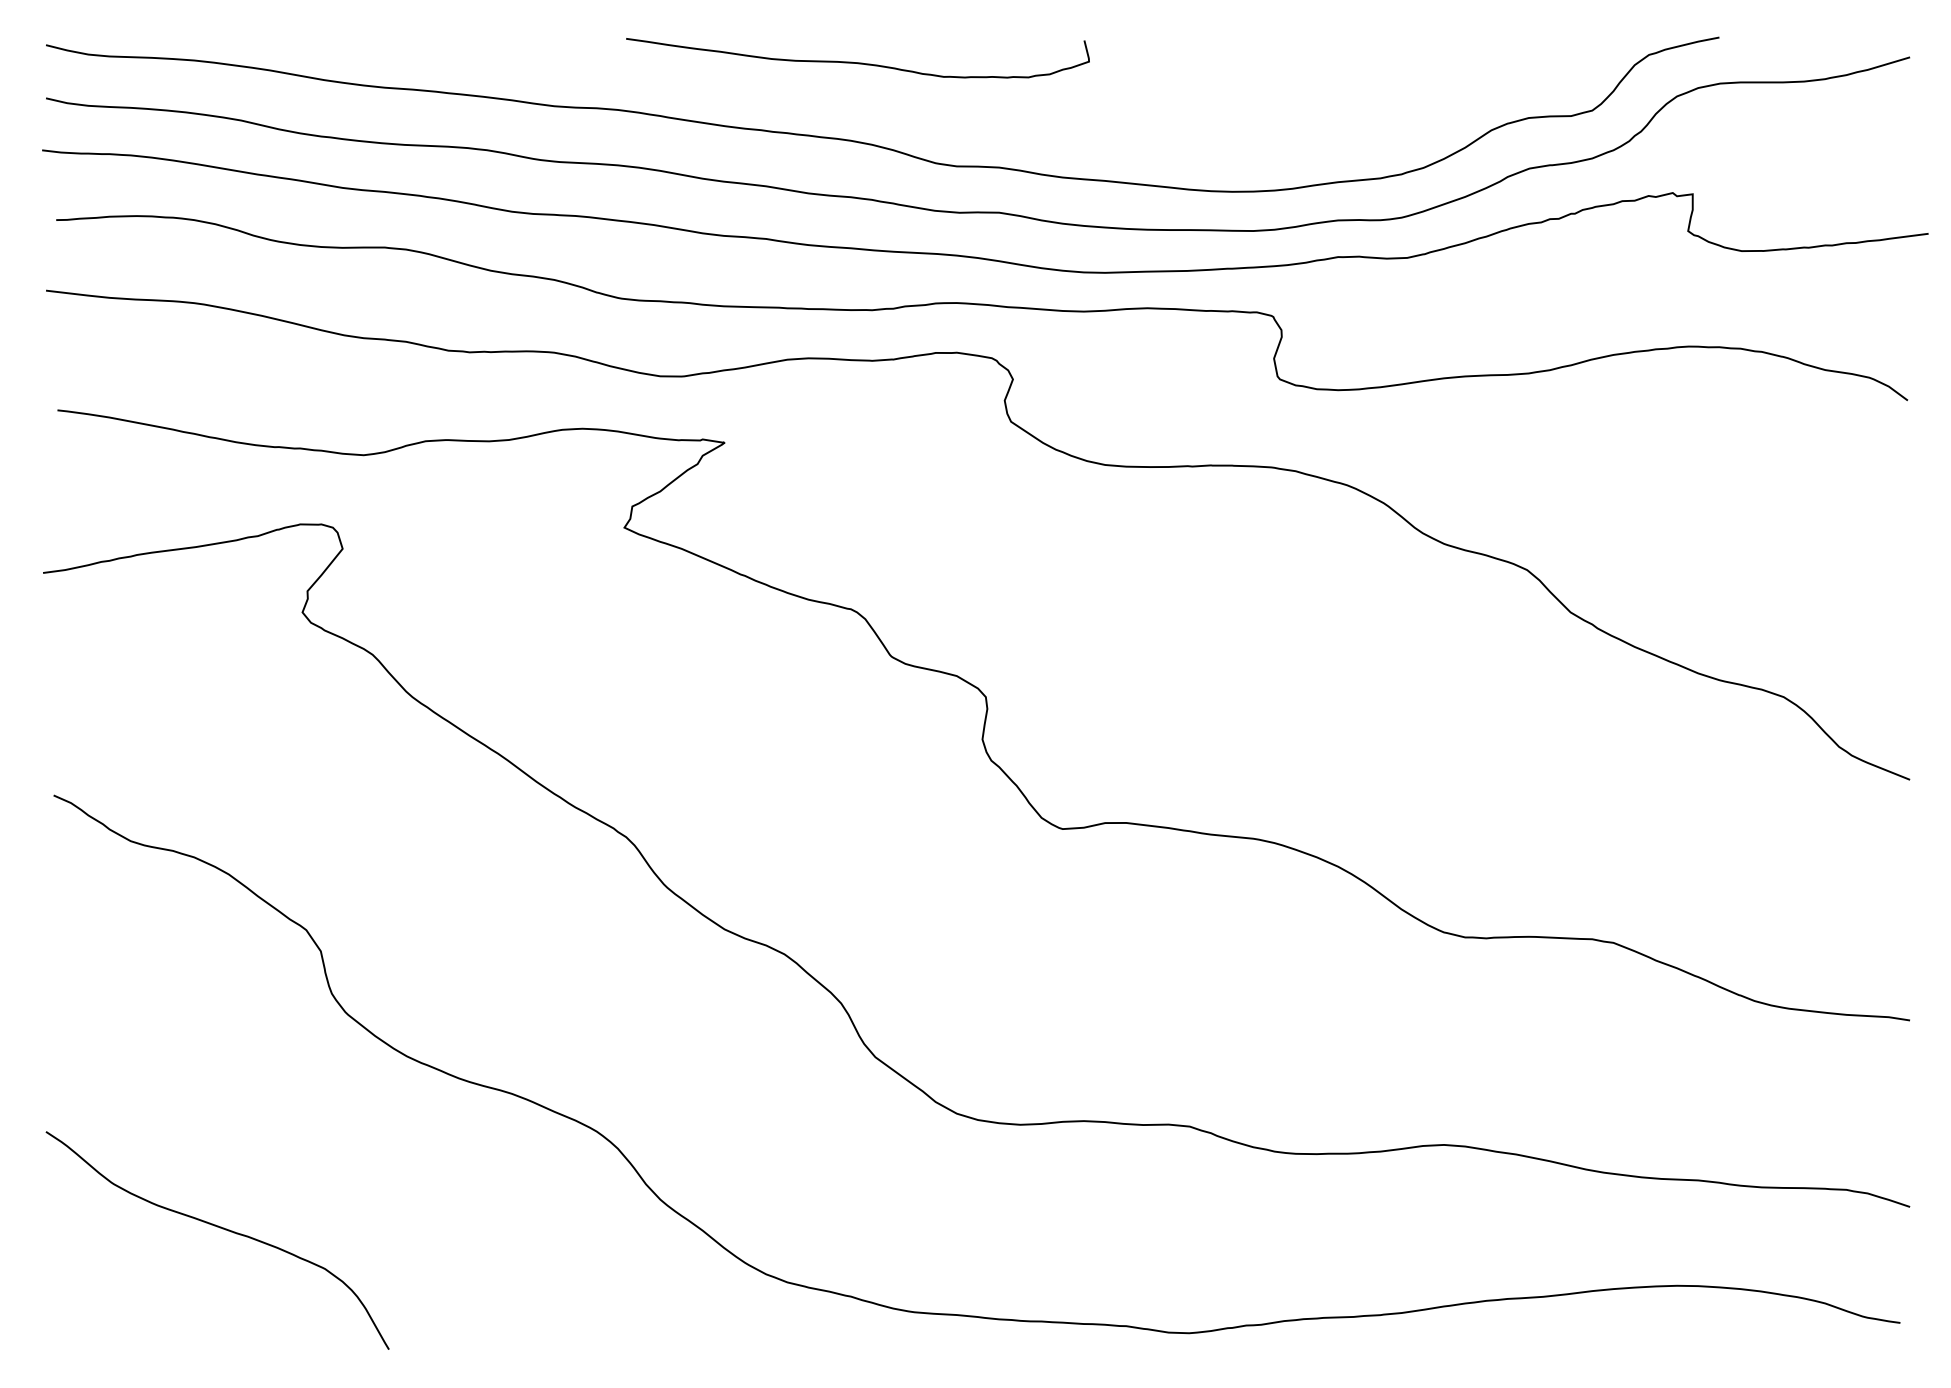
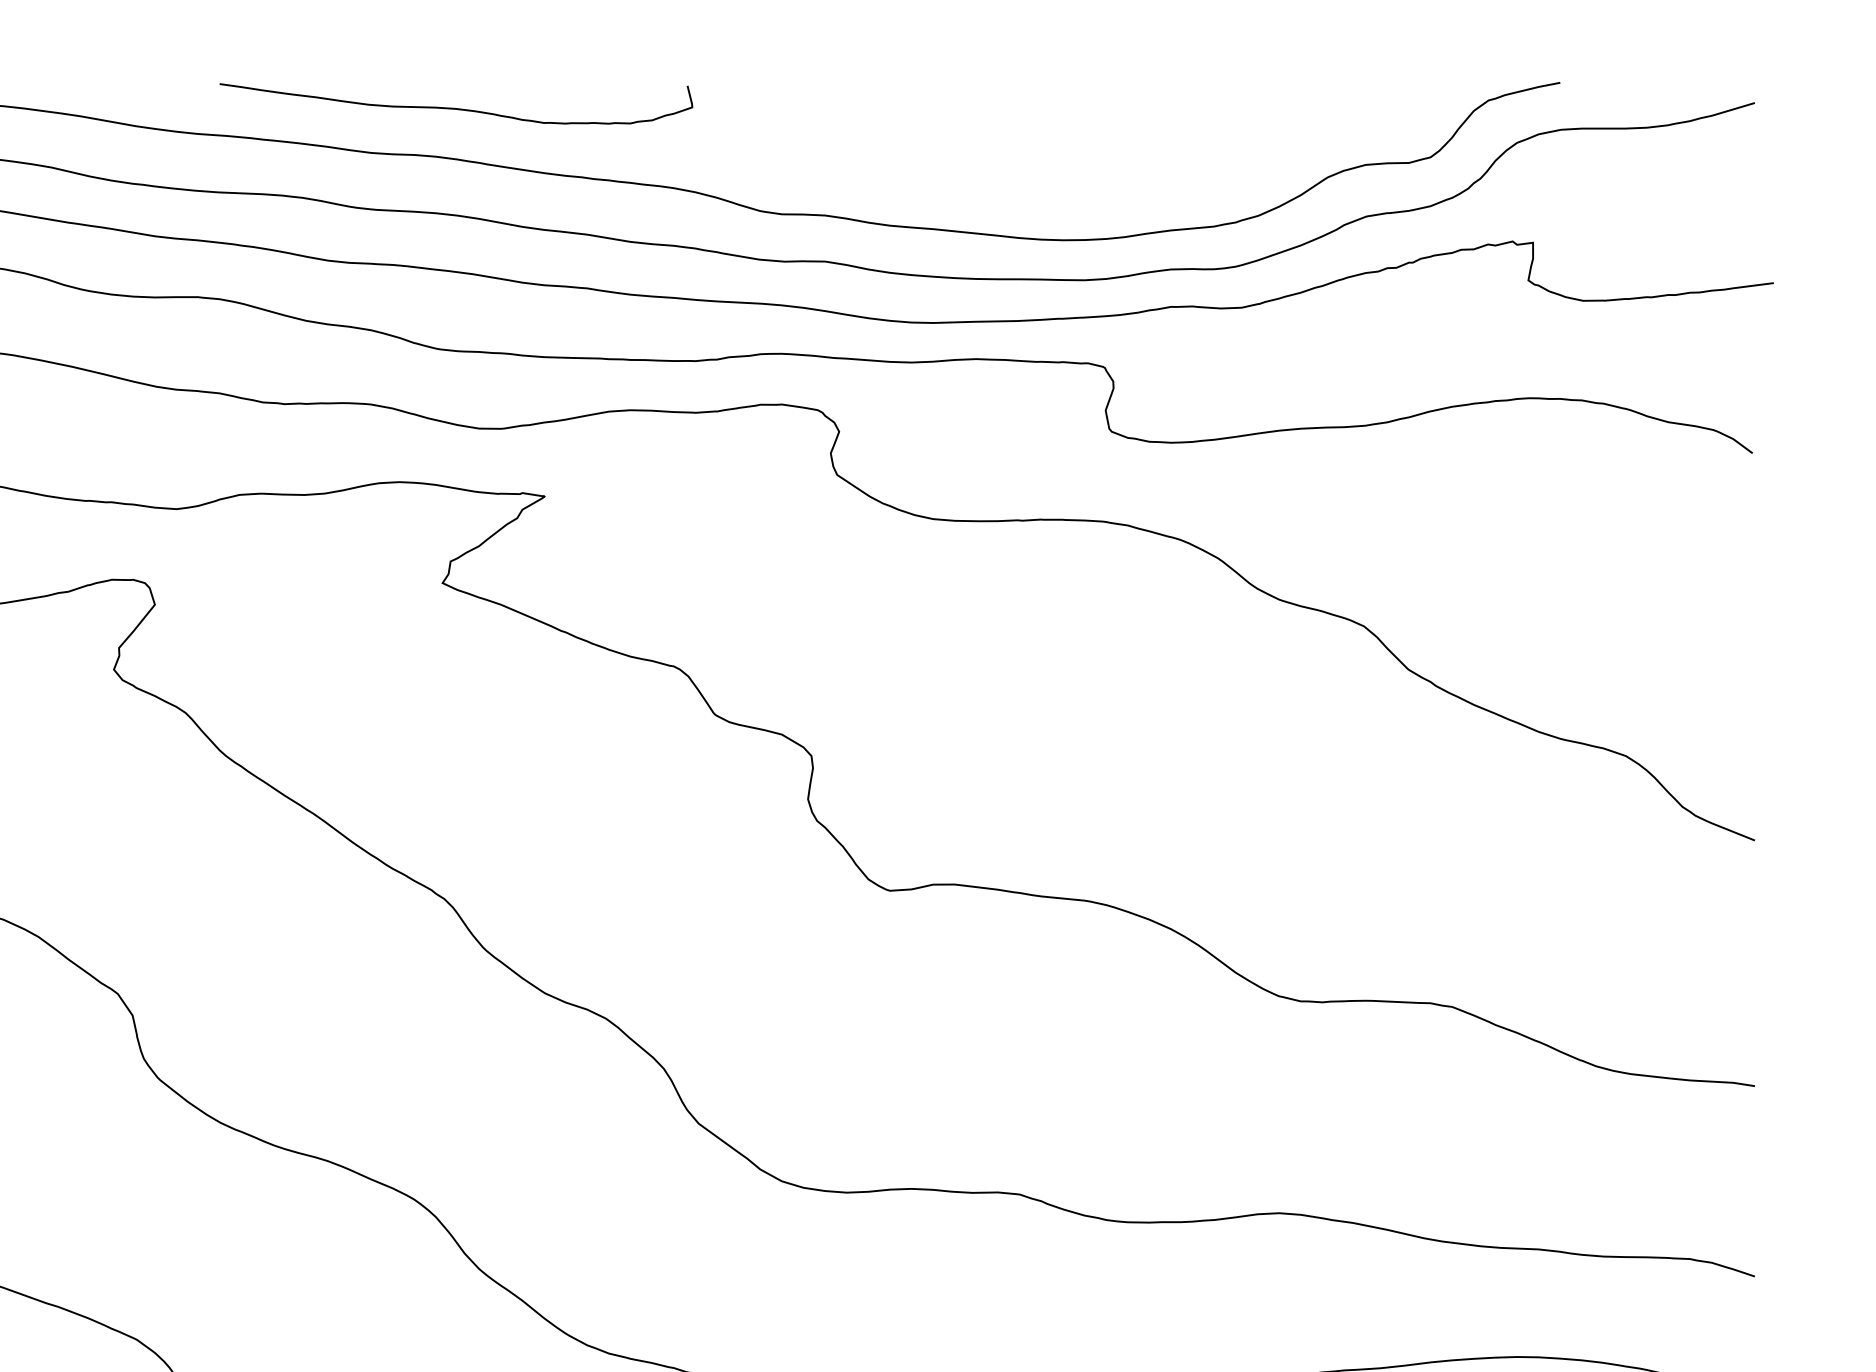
curve: (857, 62) -> (455, 108), moved

